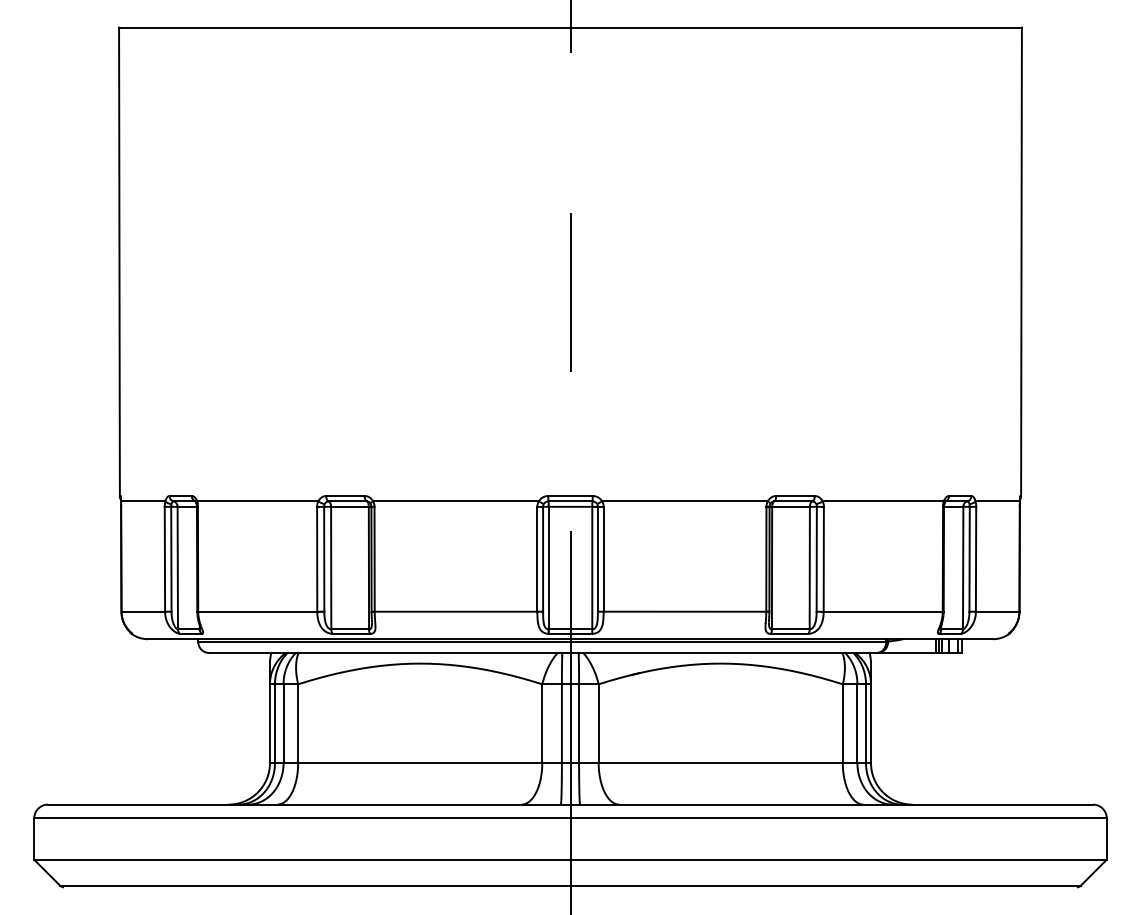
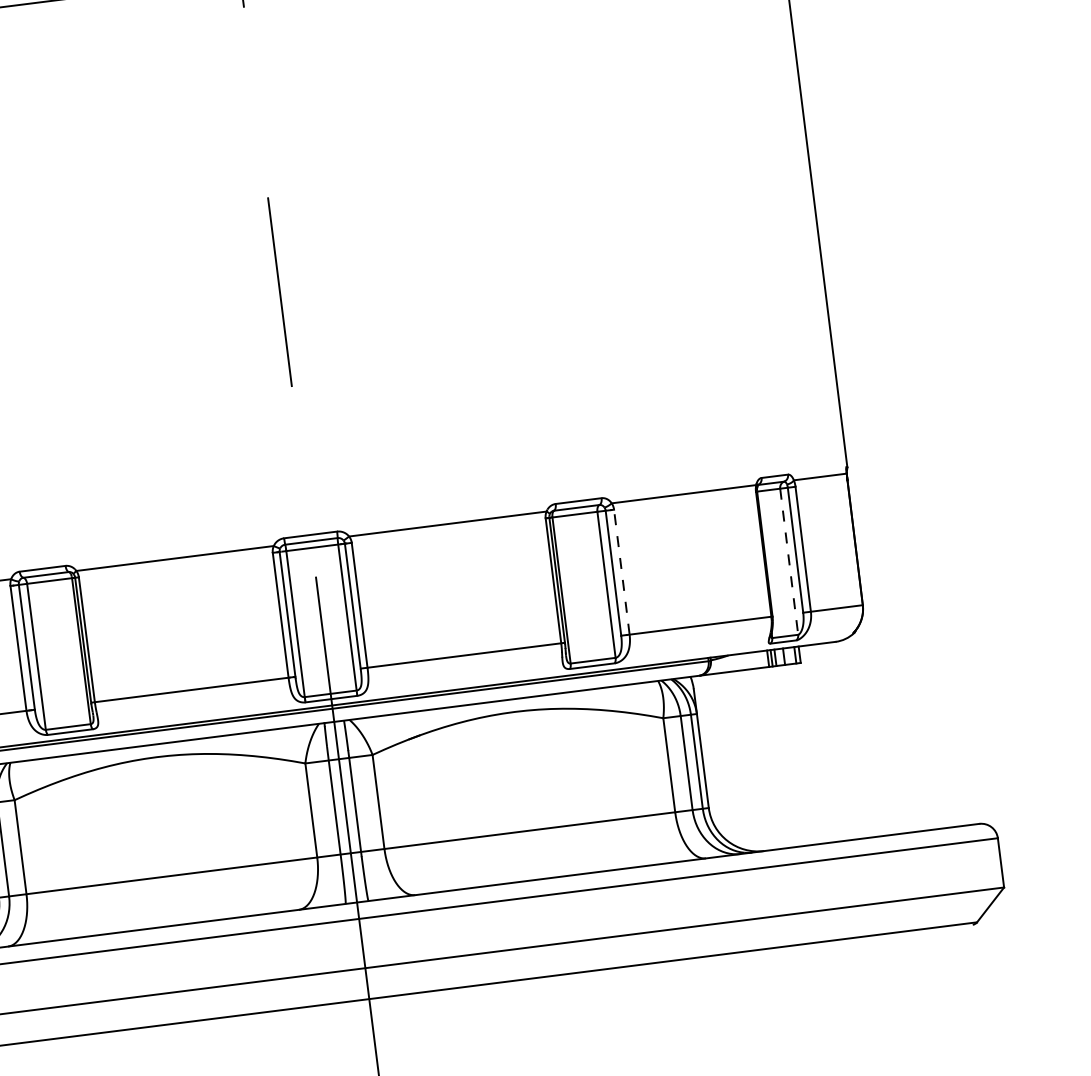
line: (823, 558) -> (621, 571), solid -> dashed
line: (963, 568) -> (789, 562), solid -> dashed

